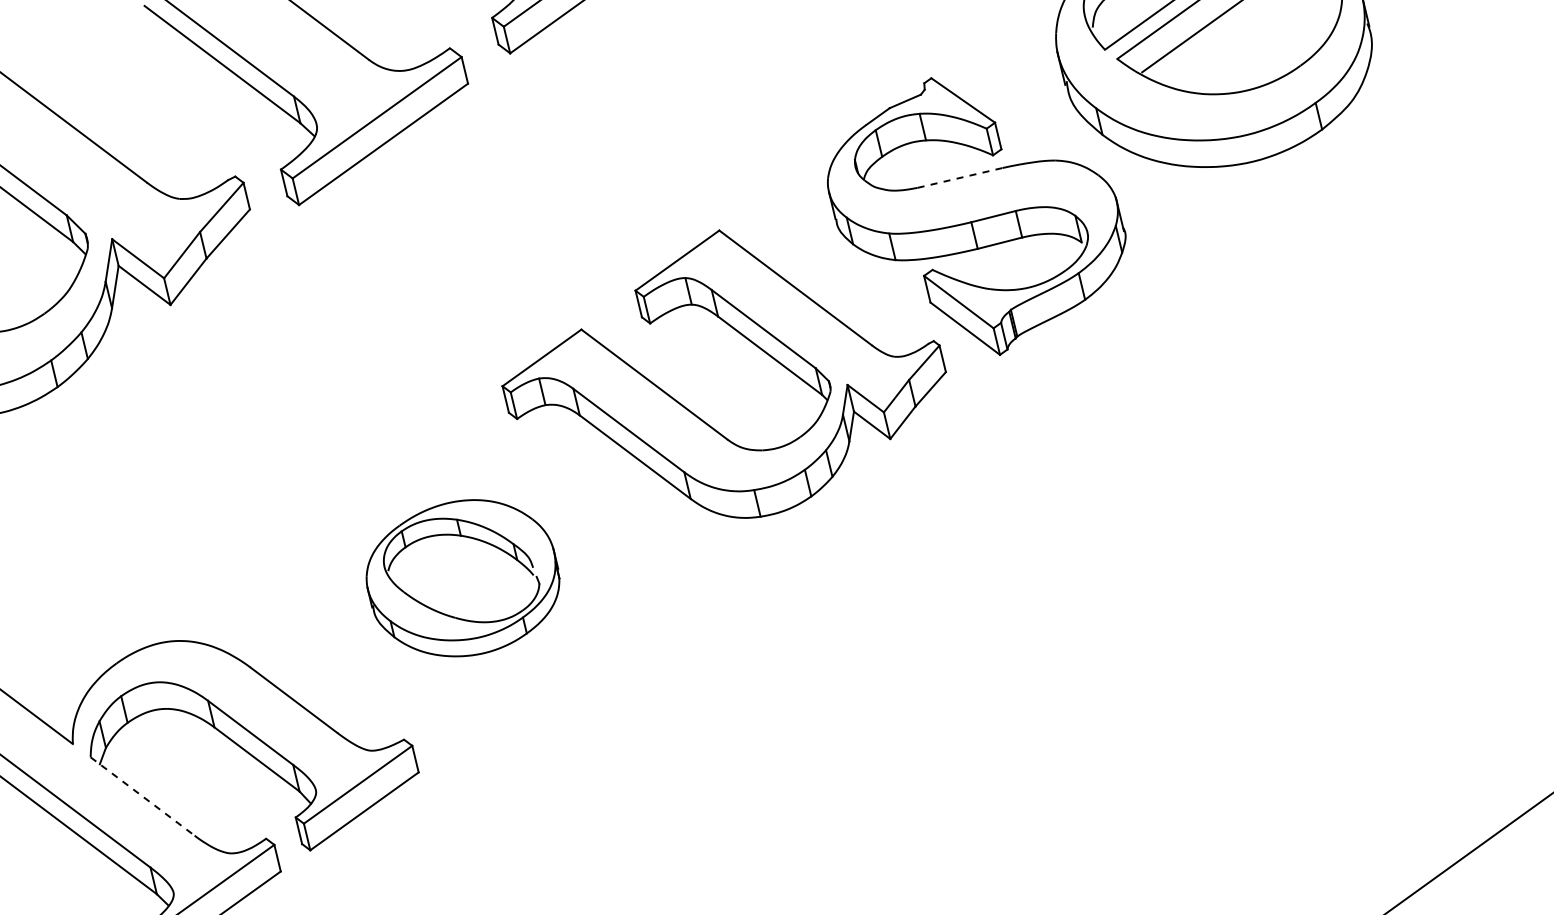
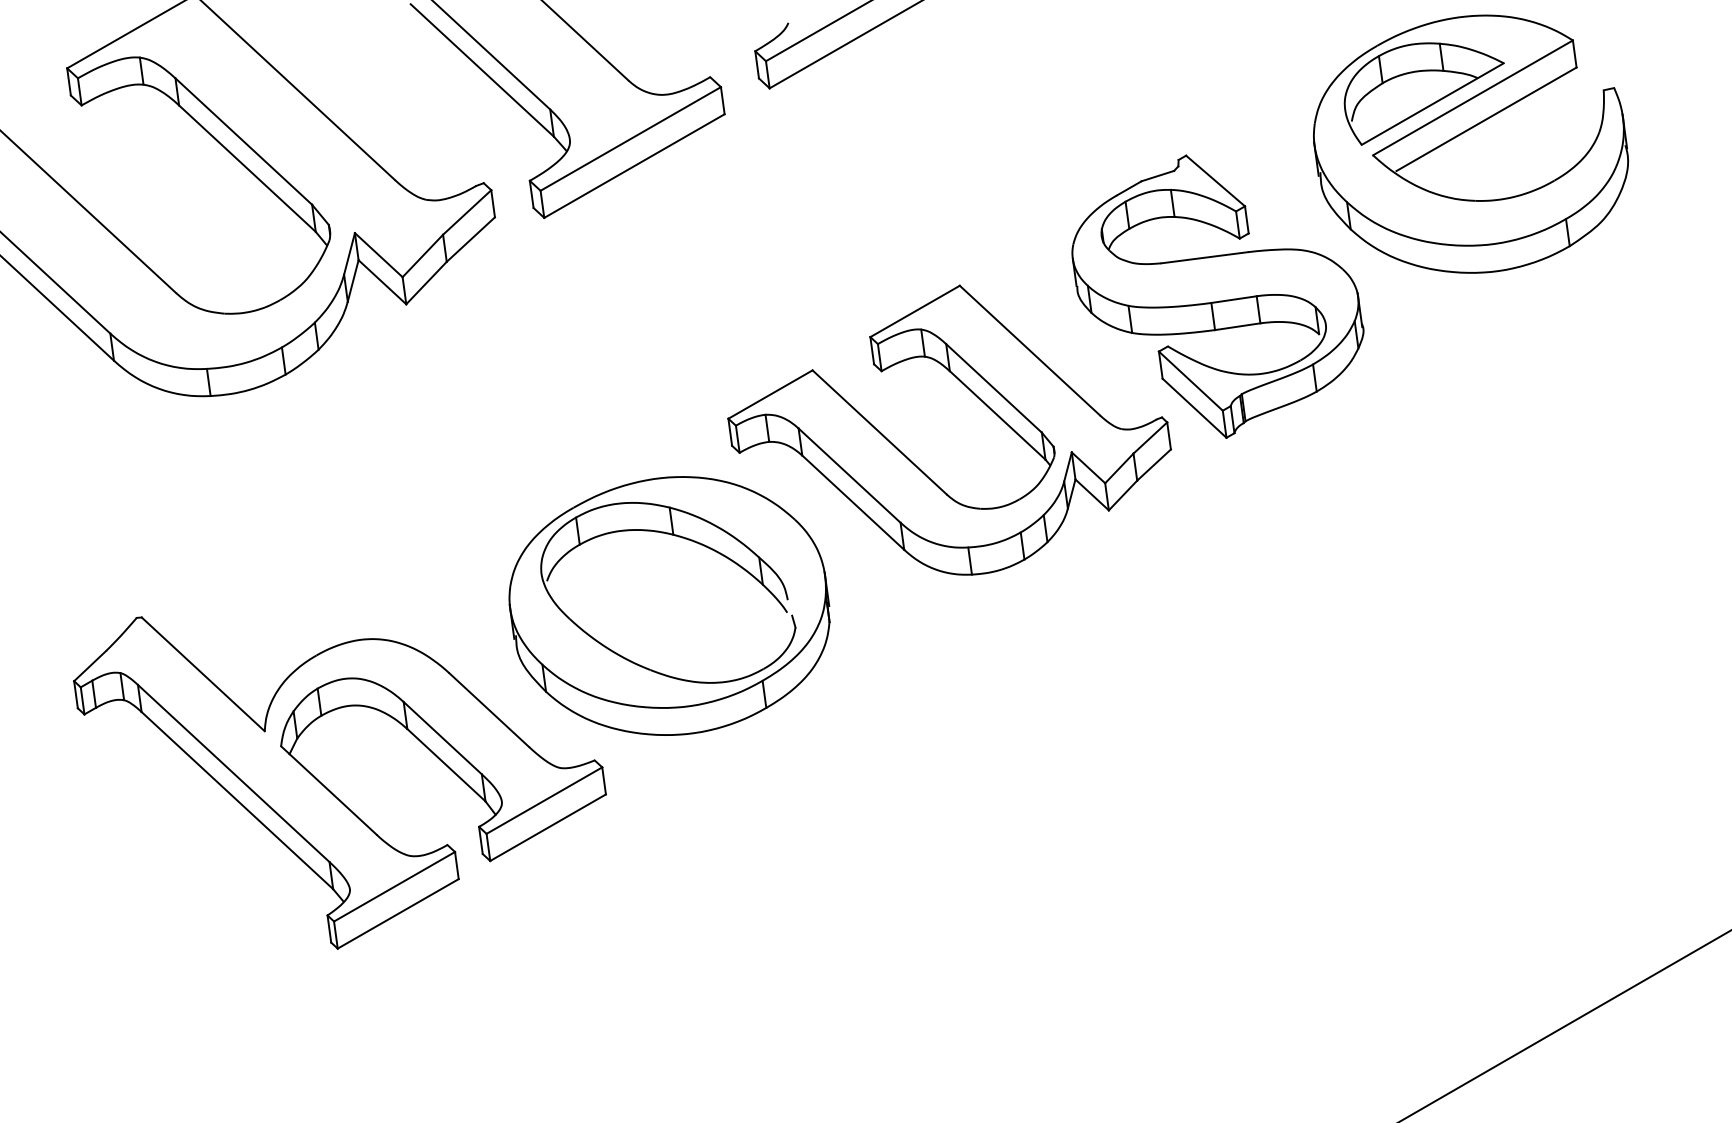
line: (959, 177) -> (1204, 257), dashed -> solid
part: (462, 577) -> (669, 605), size x1.67
line: (143, 796) -> (329, 790), dashed -> solid

